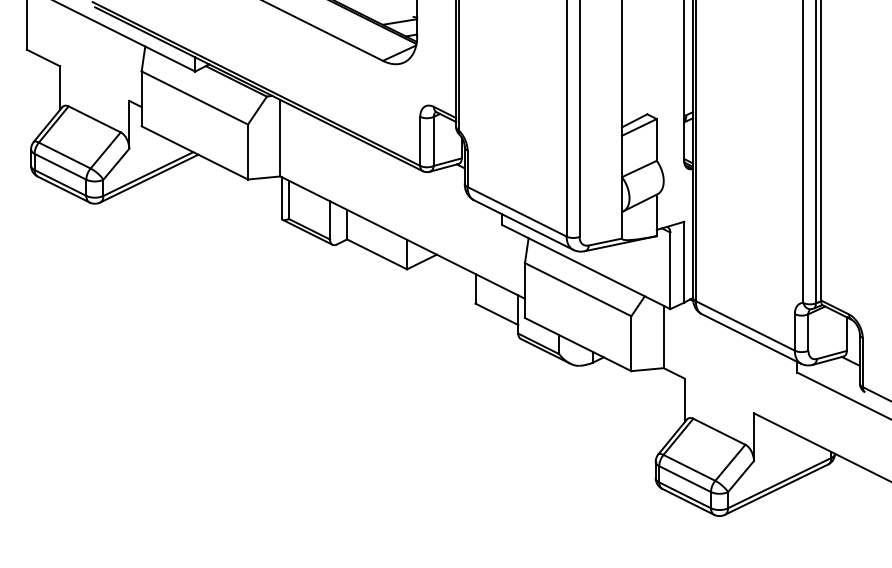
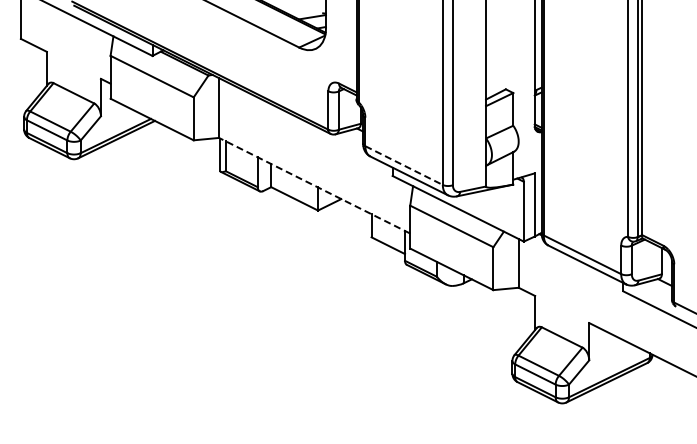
line: (517, 211) -> (404, 165), solid -> dashed
line: (402, 237) -> (314, 185), solid -> dashed

